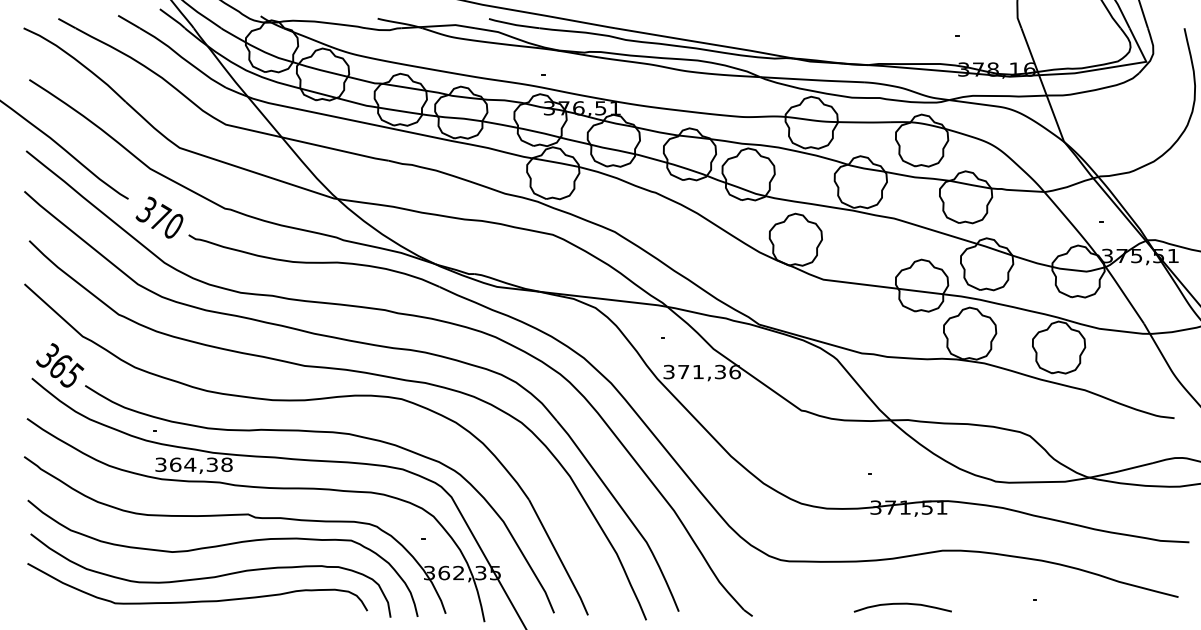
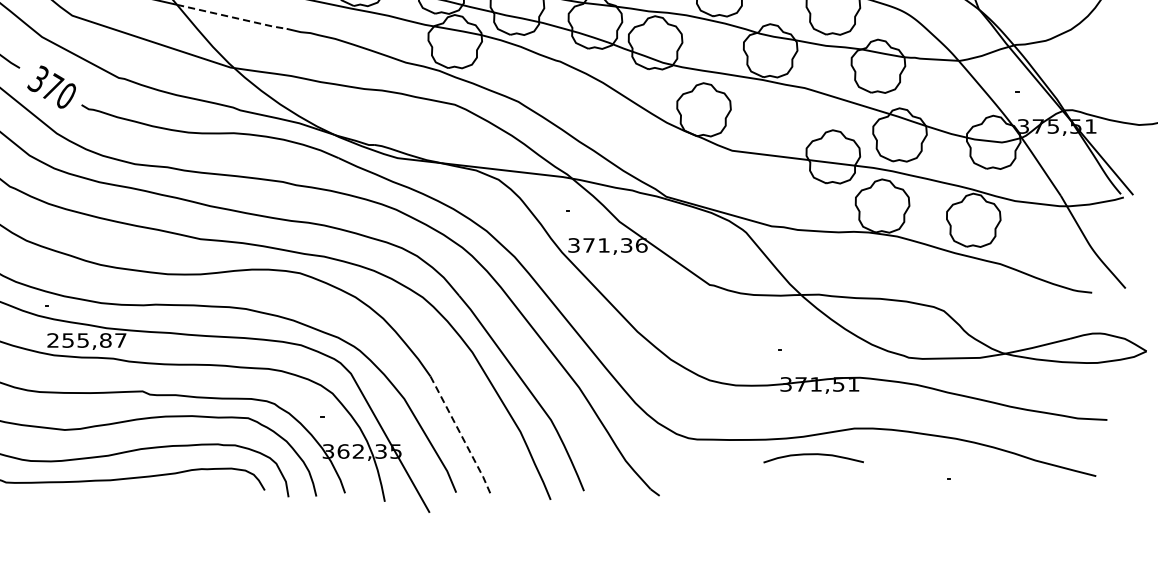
line: (336, 149) -> (233, 17), solid -> dashed
text: (193, 464) -> (86, 340), 364,38 -> 255,87
line: (559, 558) -> (461, 436), solid -> dashed
curve: (902, 604) -> (813, 455), moved

